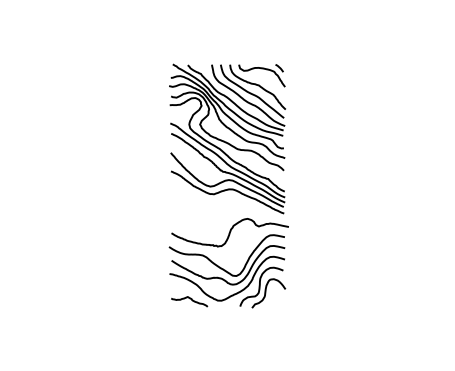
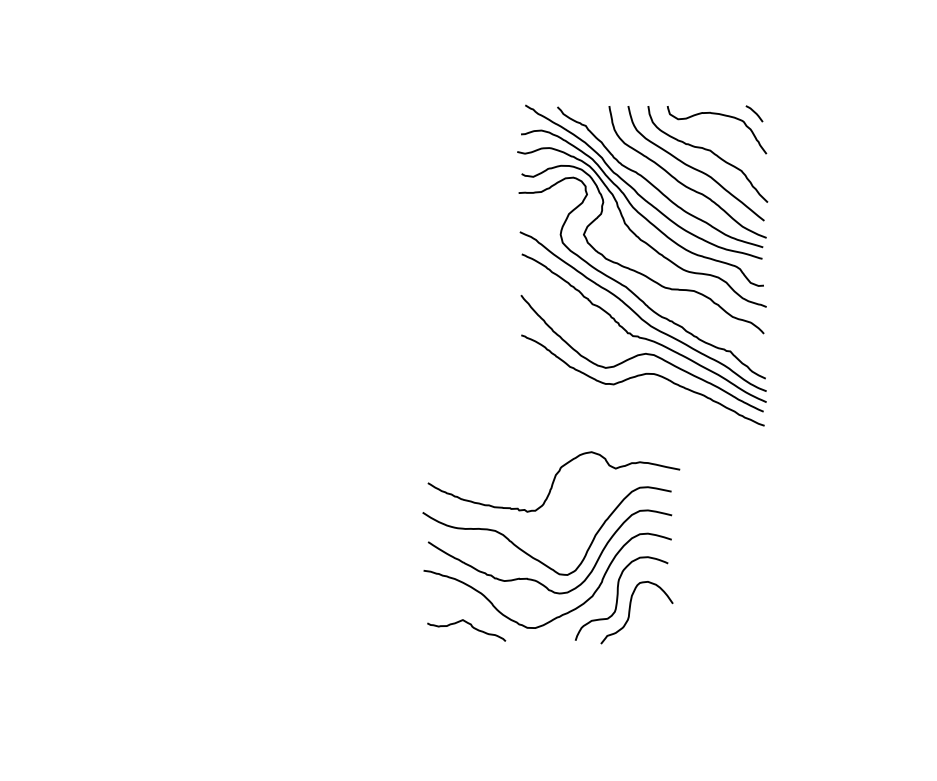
part: (227, 138) -> (642, 264), moved

